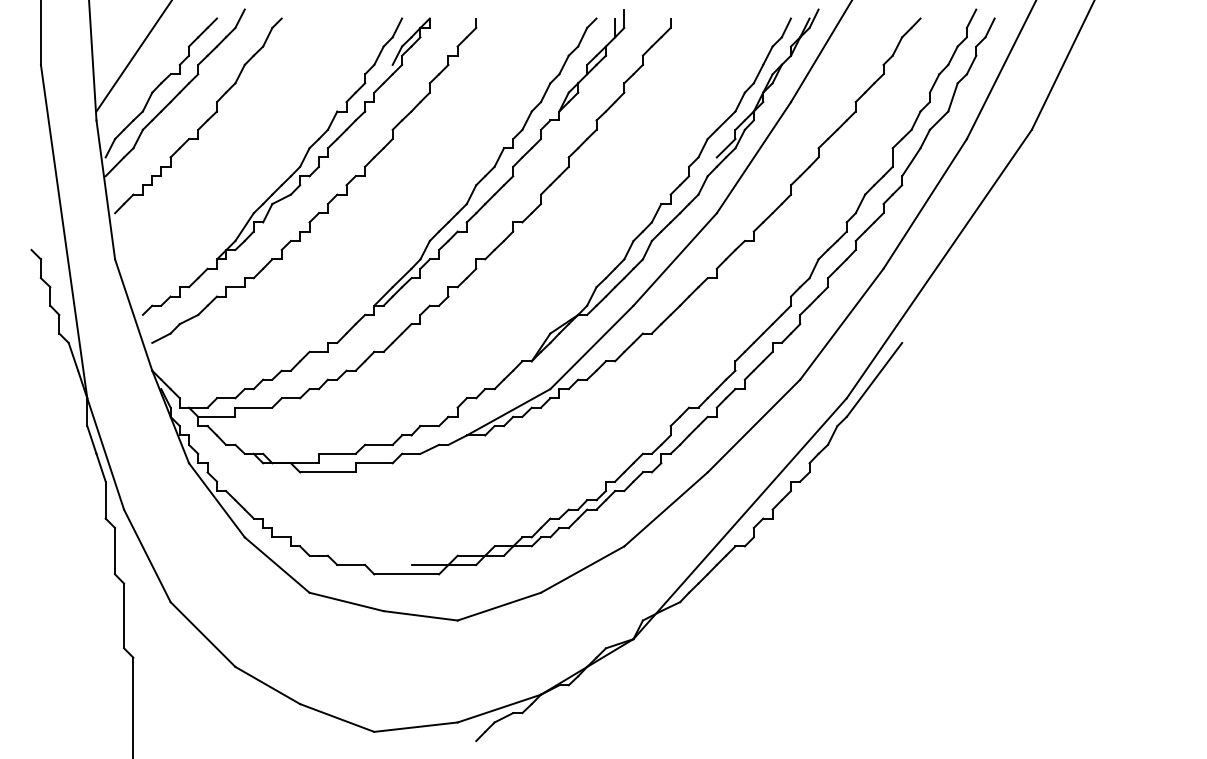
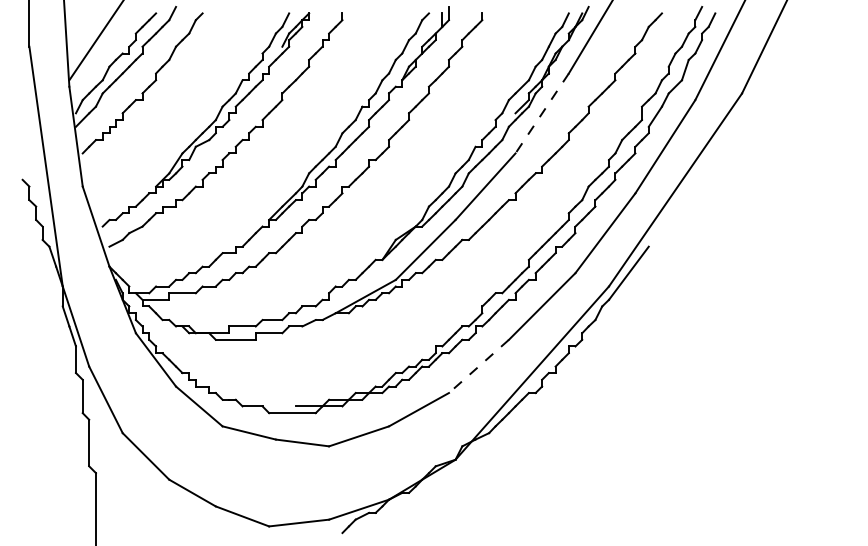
line: (752, 157) -> (541, 113), solid -> dashed
line: (665, 509) -> (478, 366), solid -> dashed

